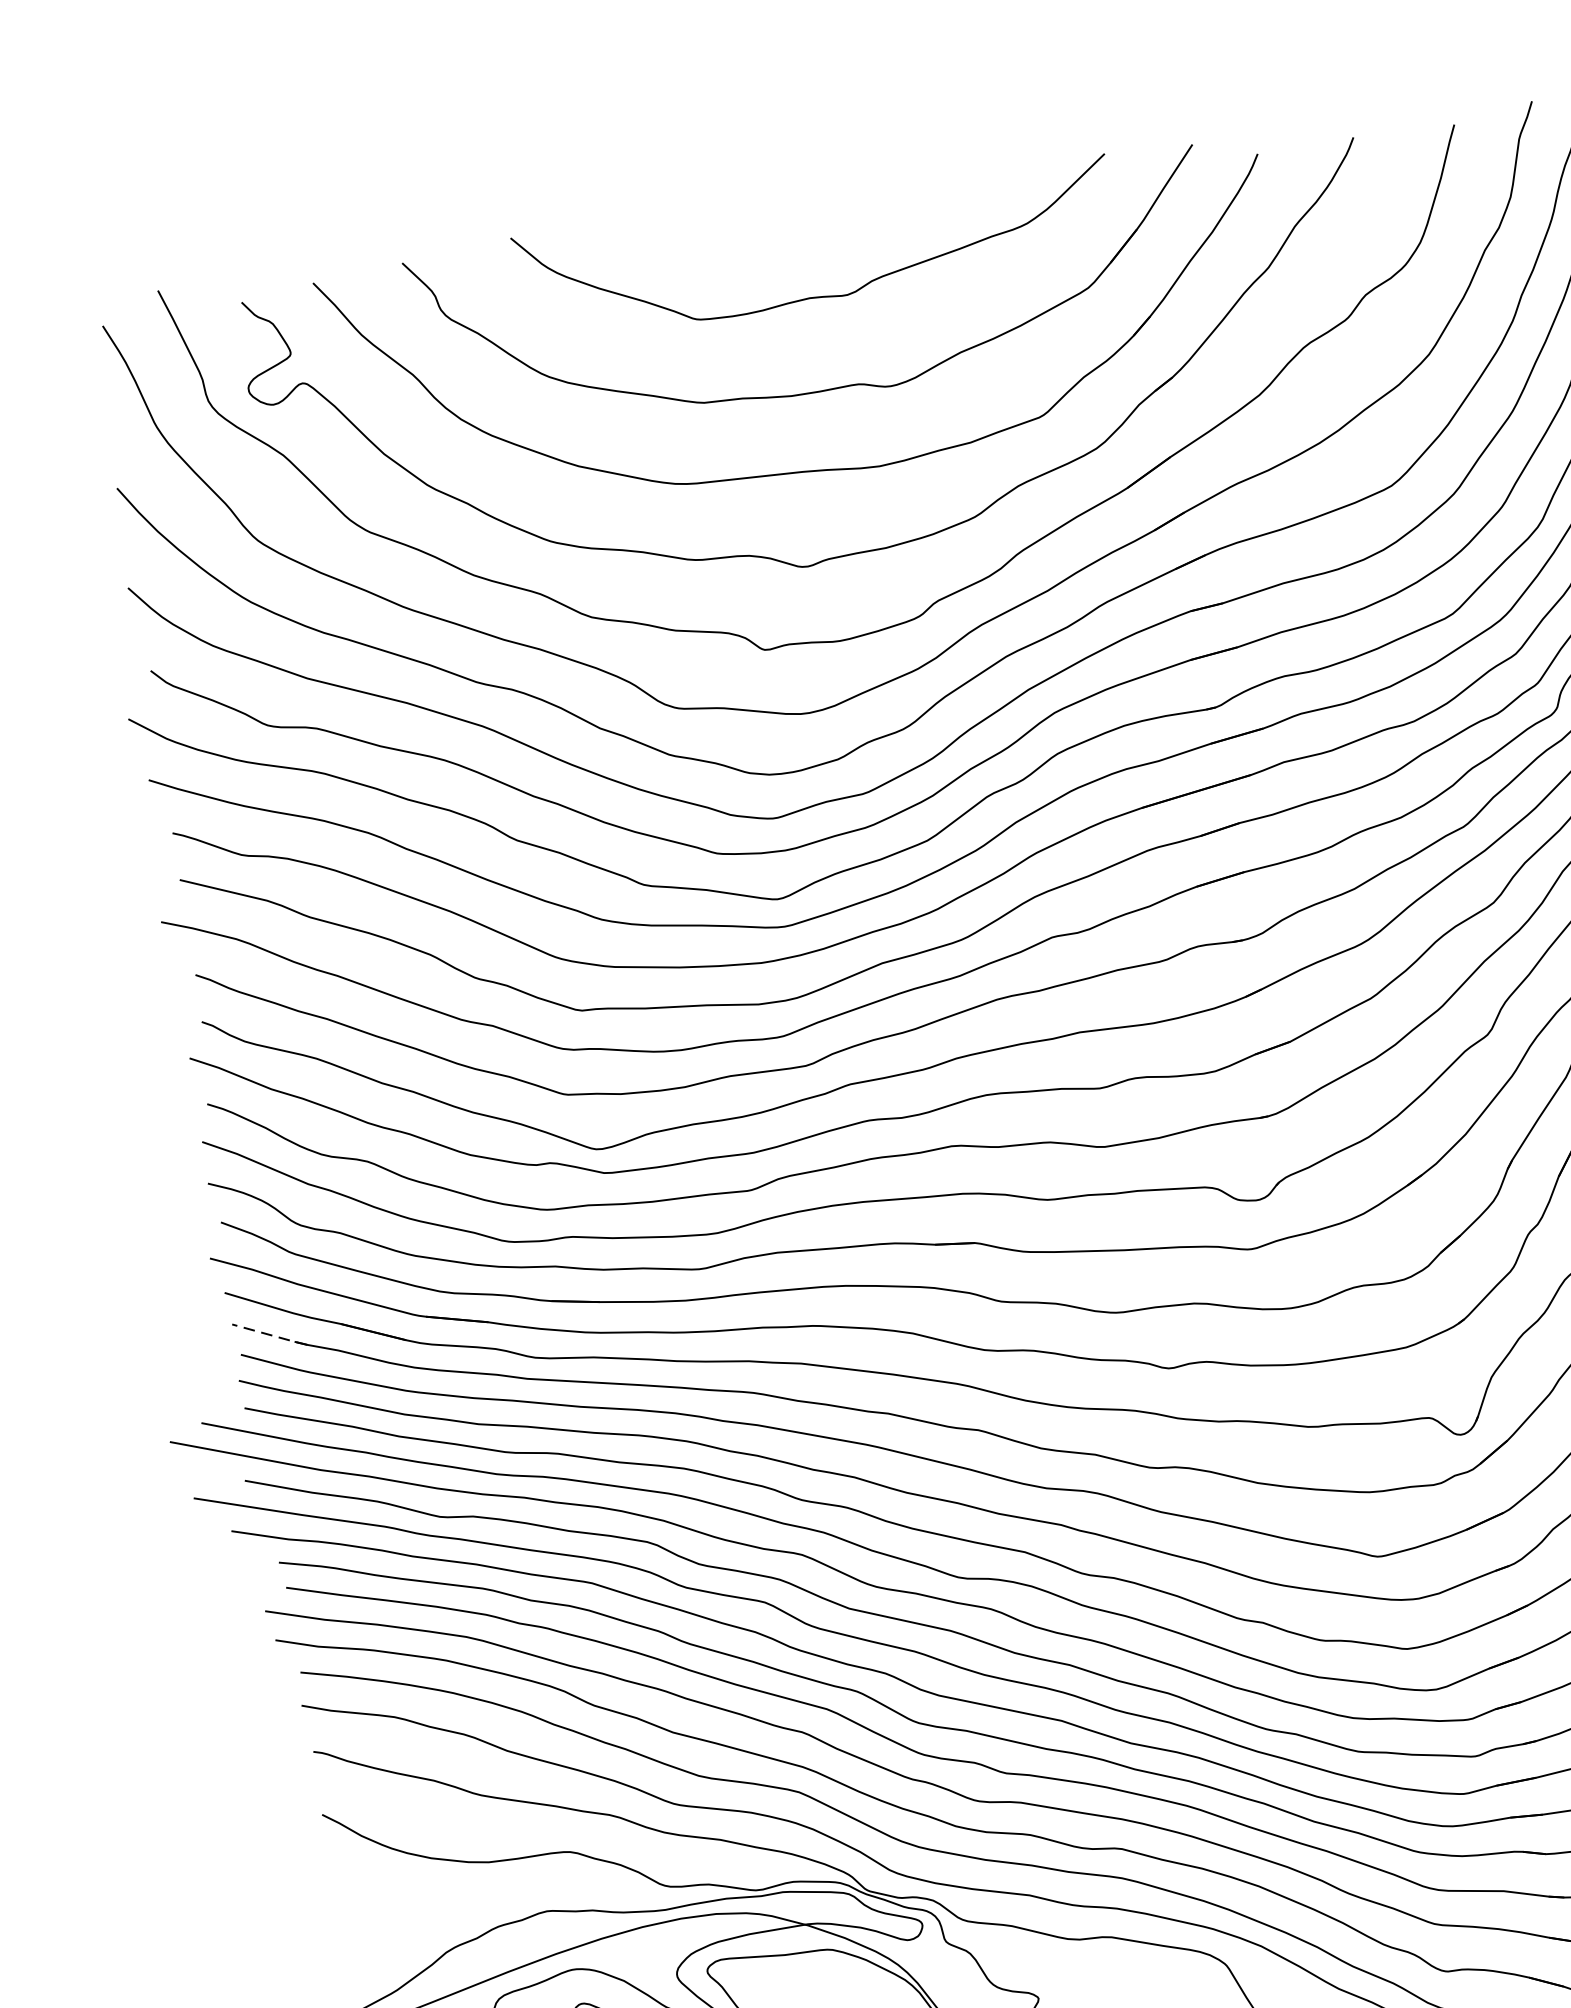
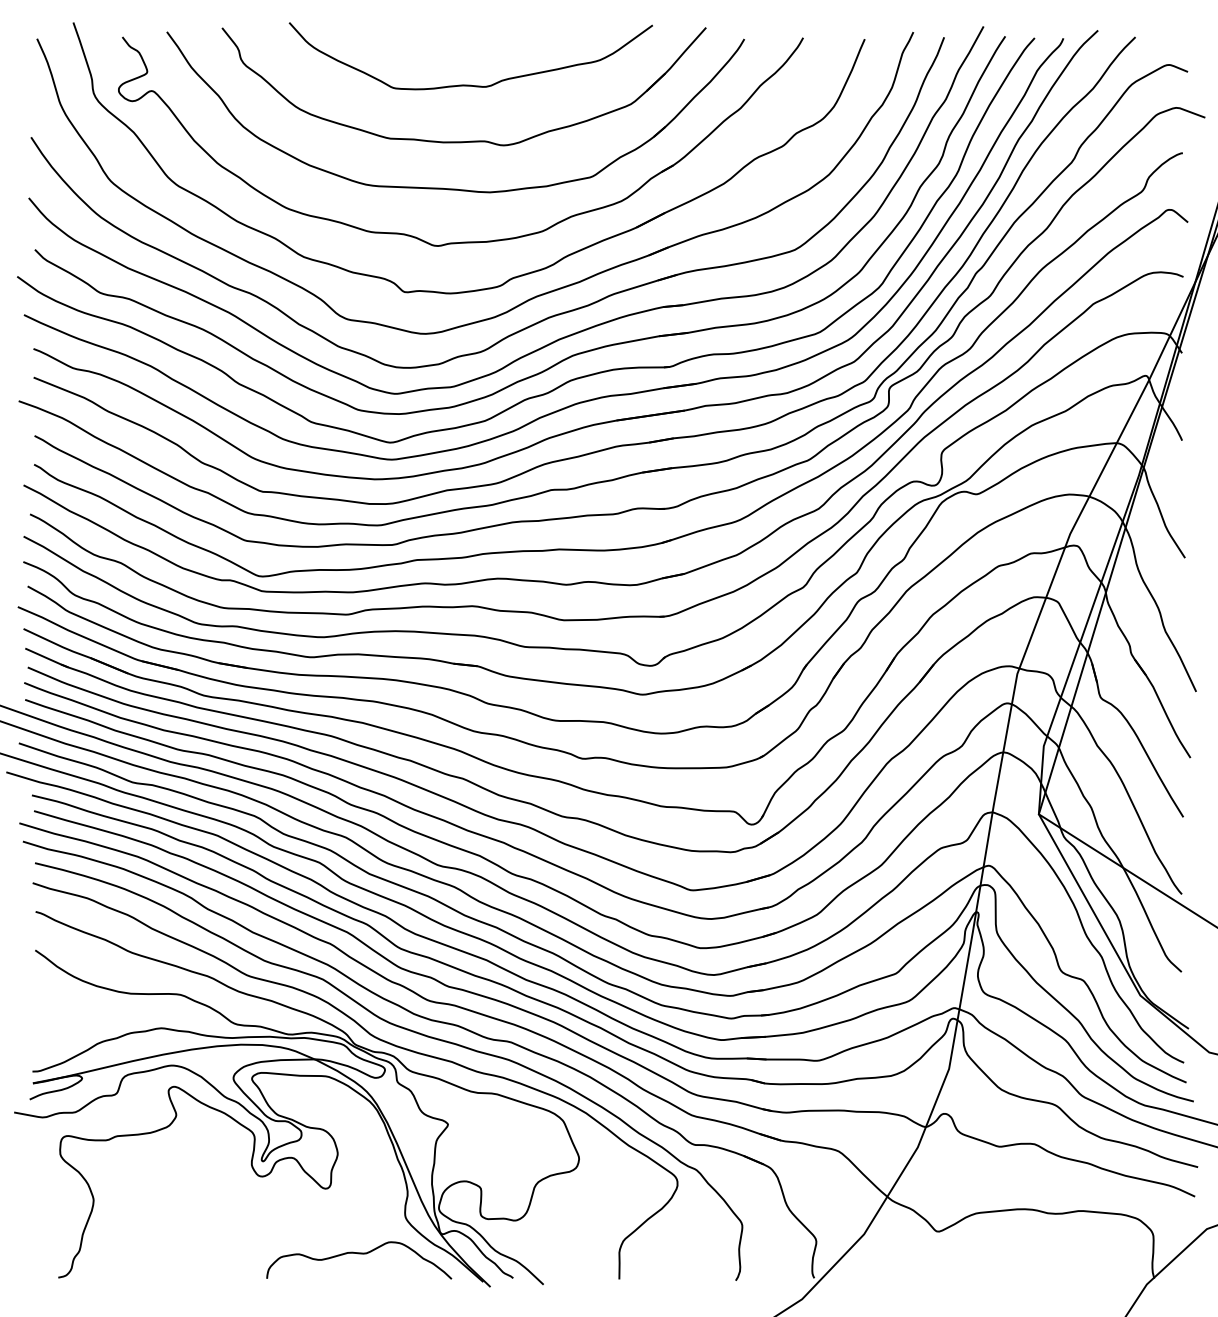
line: (269, 1335) -> (46, 658), dashed -> solid

